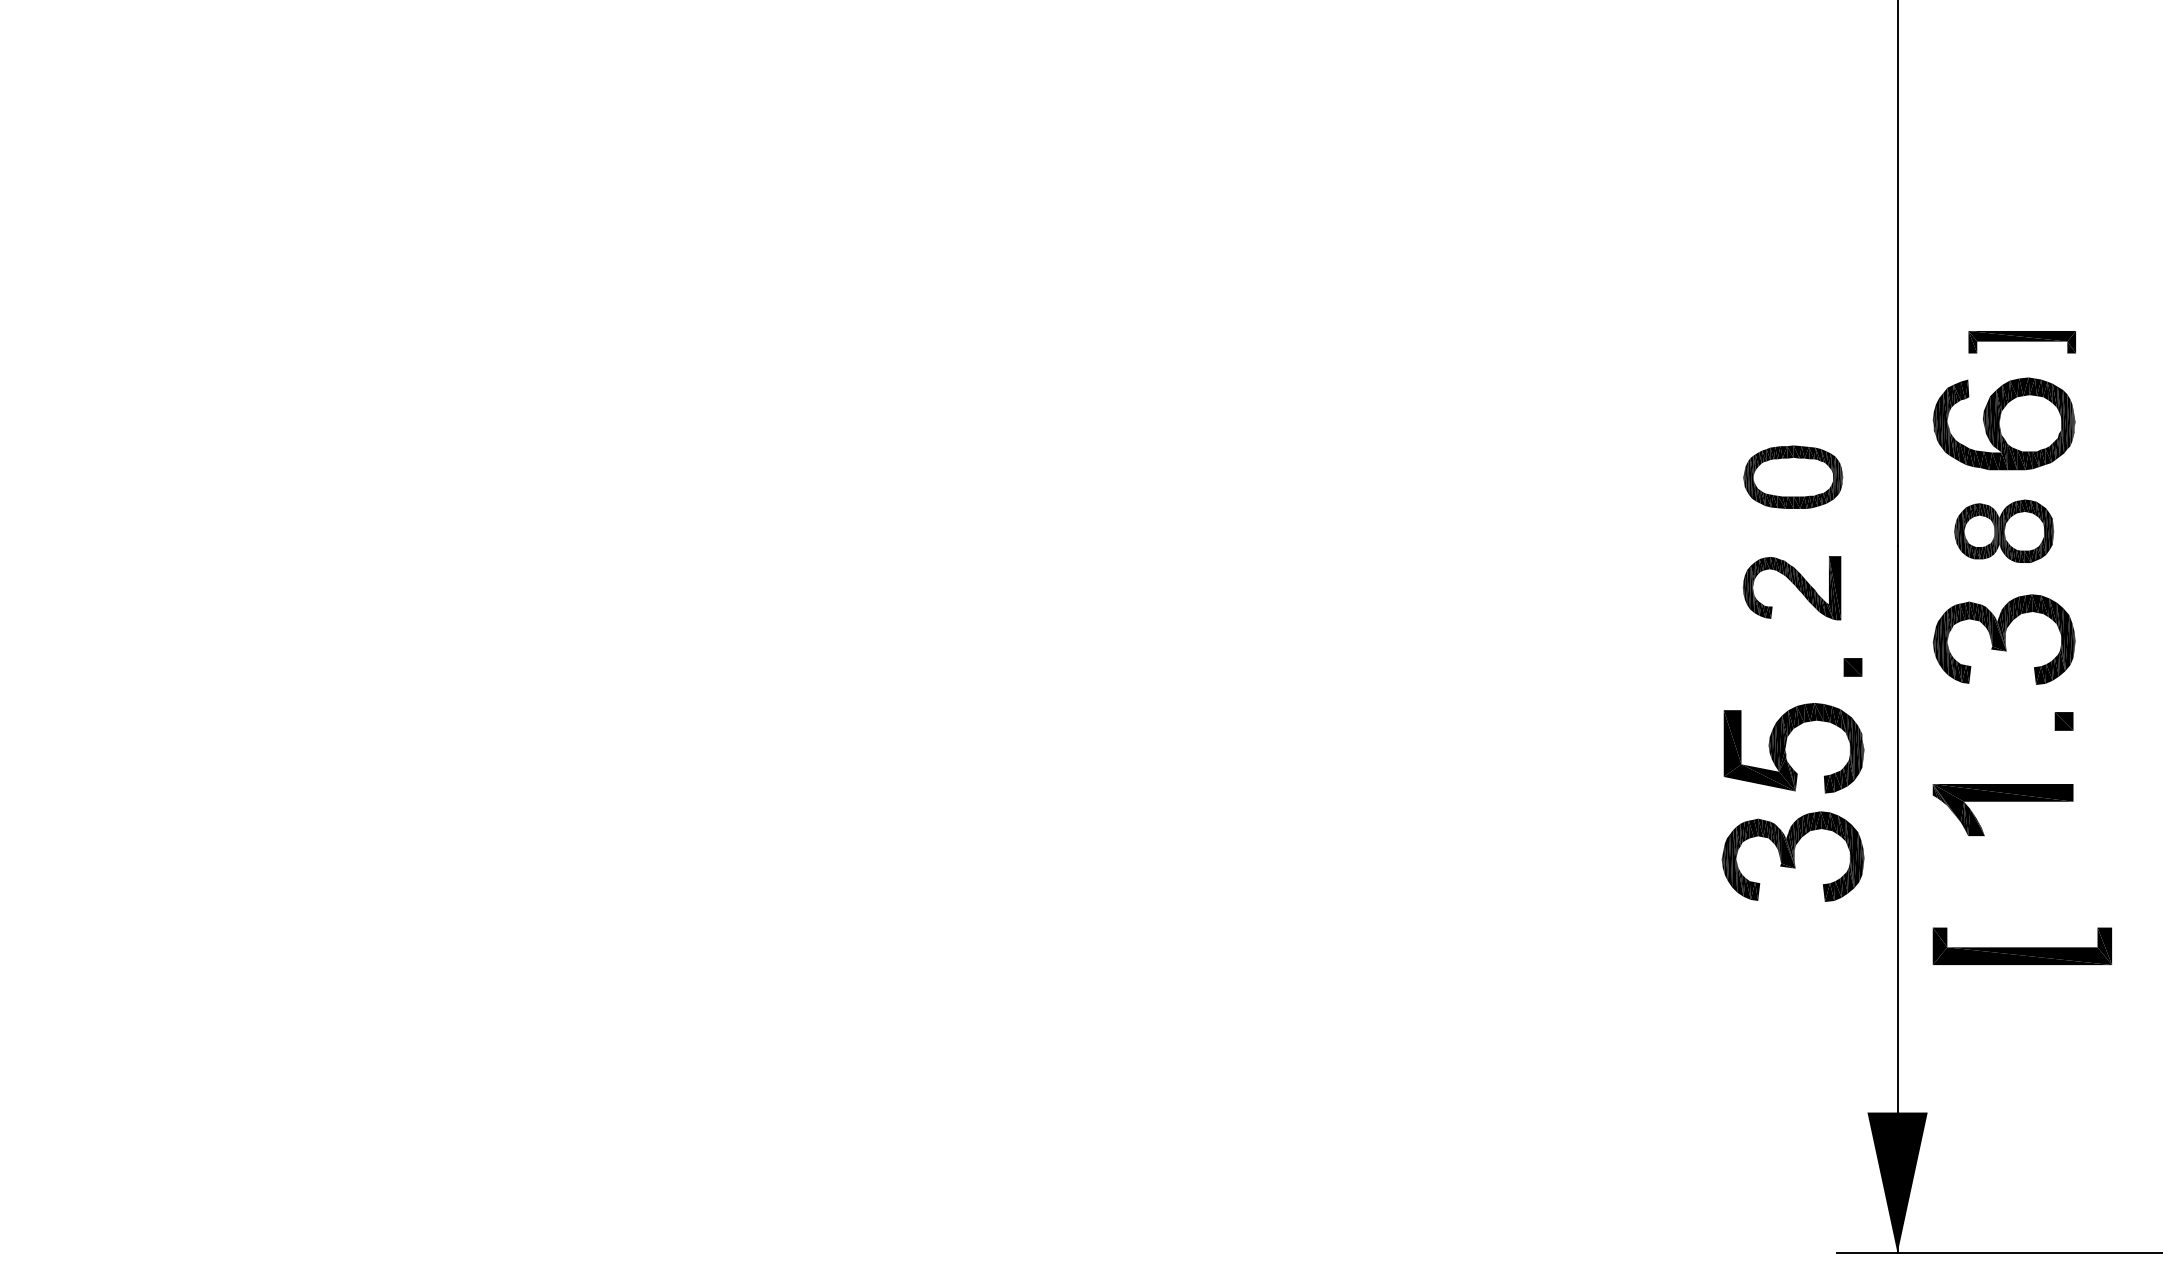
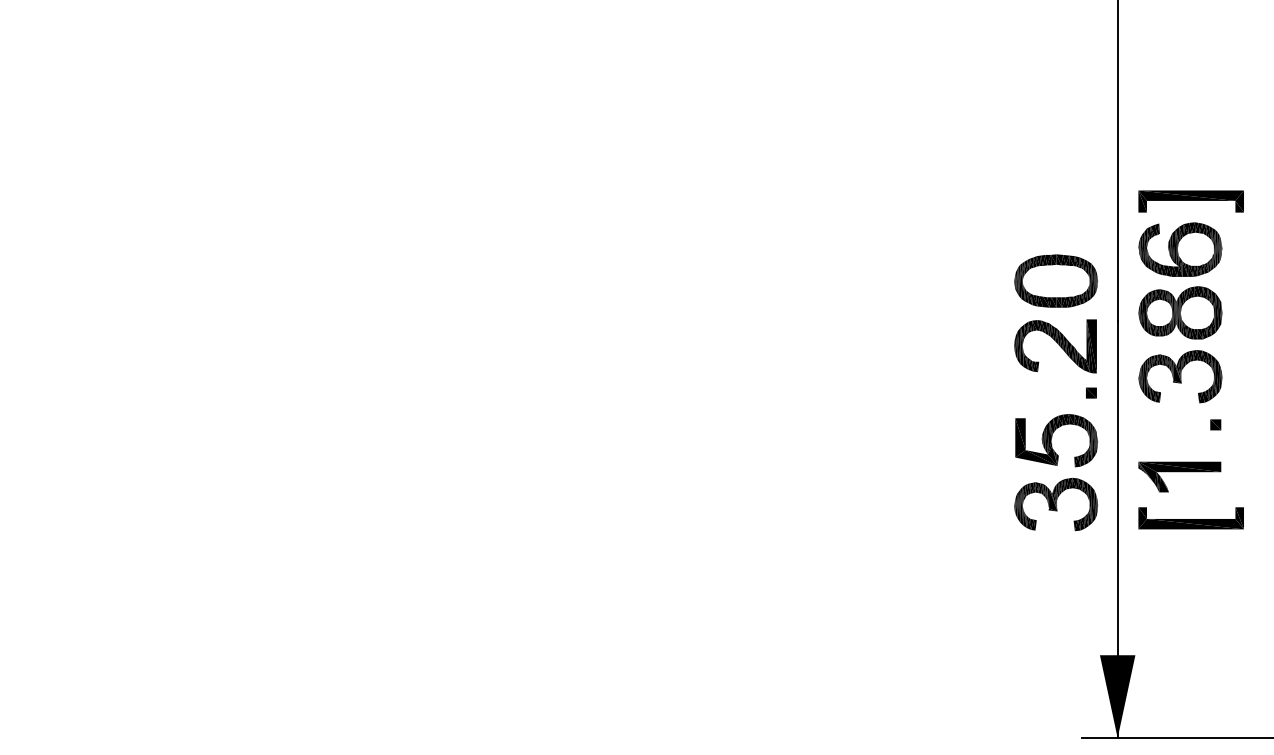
part: (2021, 342) -> (1190, 201), size x1.67
part: (1793, 476) -> (1056, 280), size x1.43
part: (2004, 530) -> (1180, 312), size x1.43
part: (1792, 588) -> (1055, 346), size x1.43
part: (2021, 946) -> (1190, 518), moved

